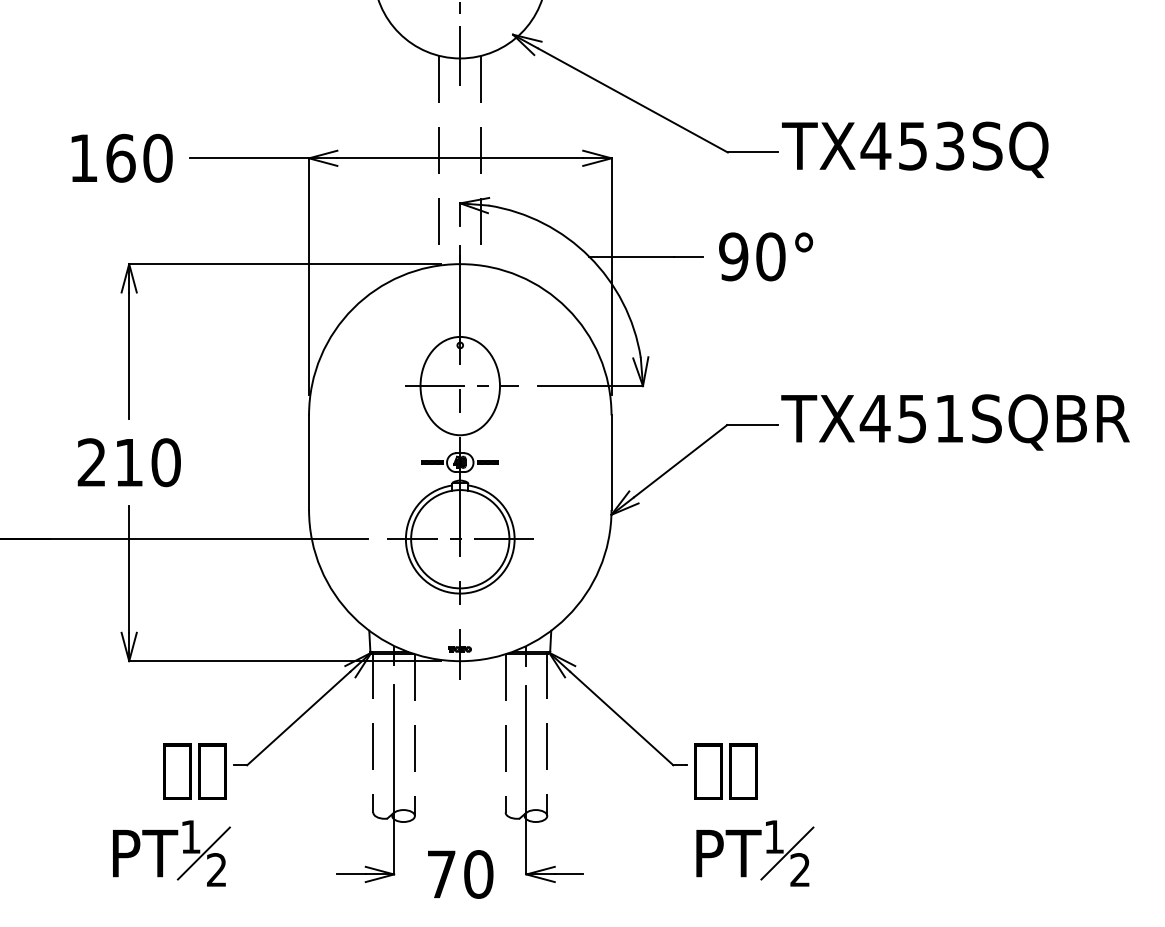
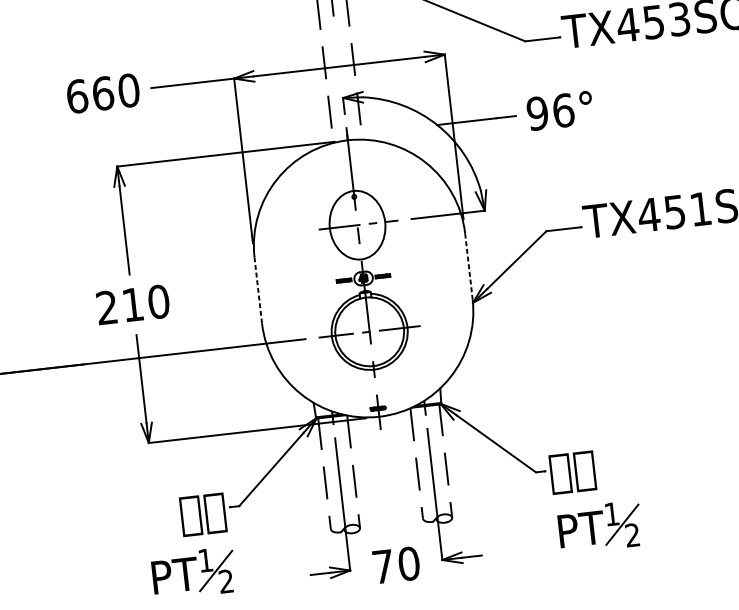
text: (83, 157) -> (77, 95), 160 -> 660
text: (770, 256) -> (563, 110), 90° -> 96°
line: (309, 462) -> (258, 290), solid -> dashed
line: (611, 463) -> (468, 267), solid -> dashed

